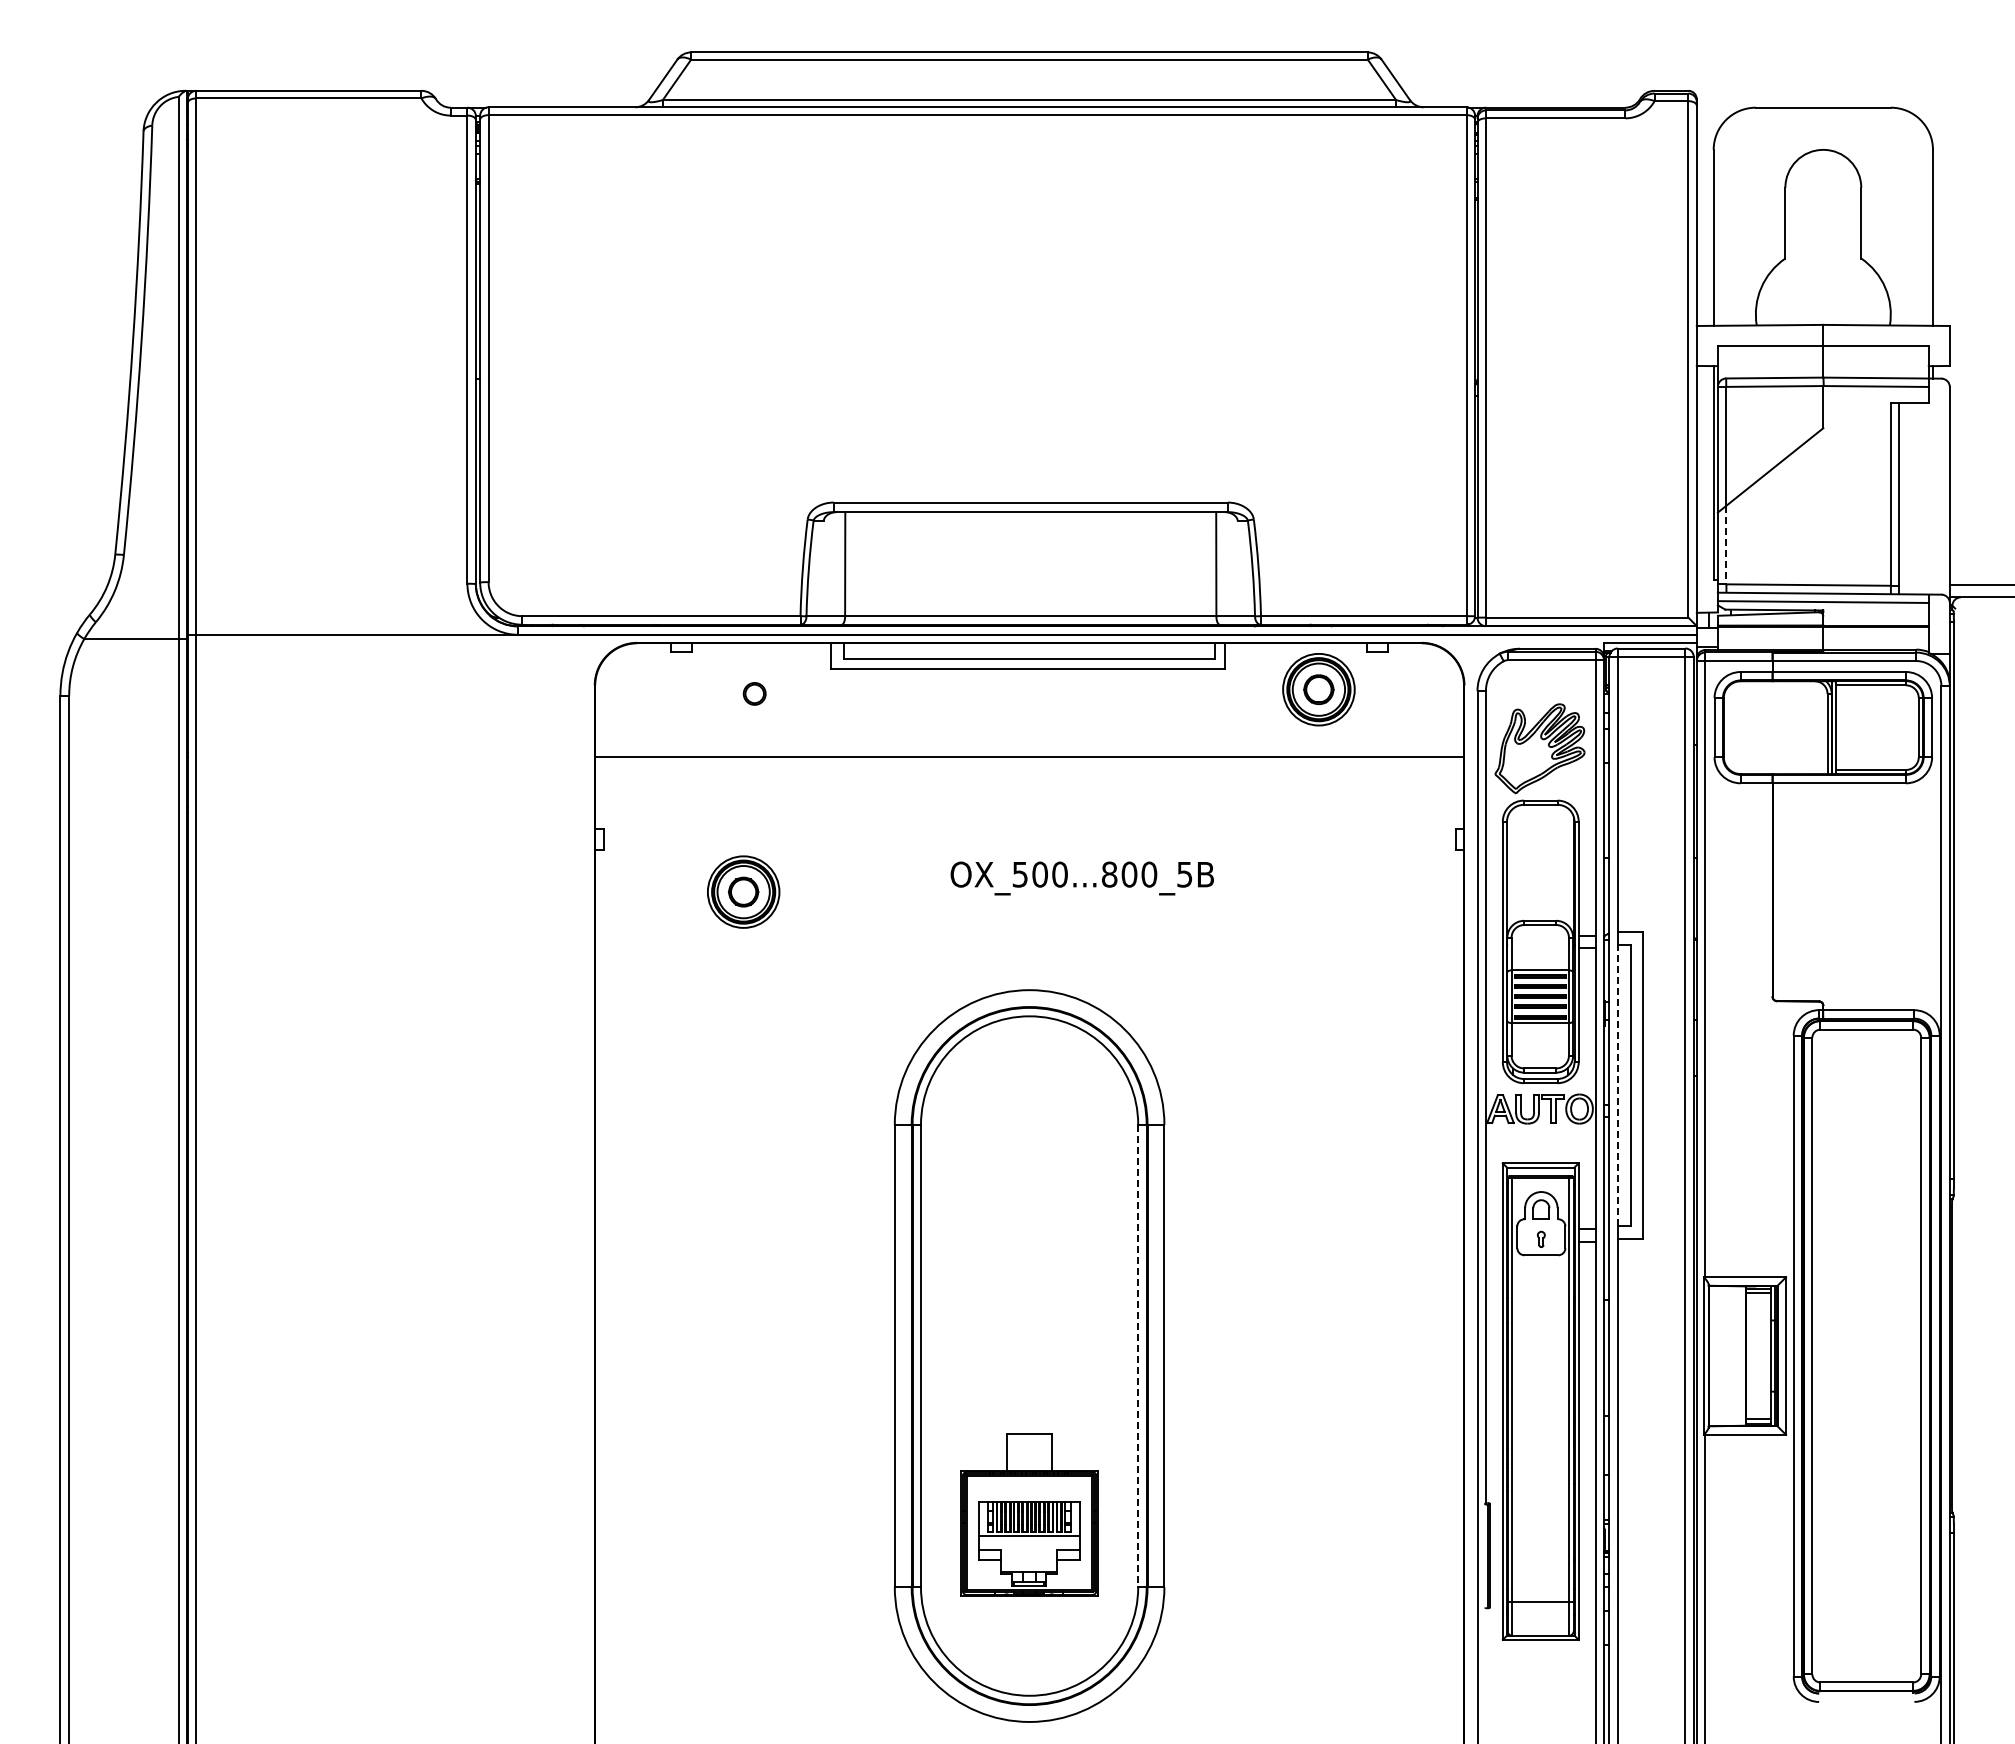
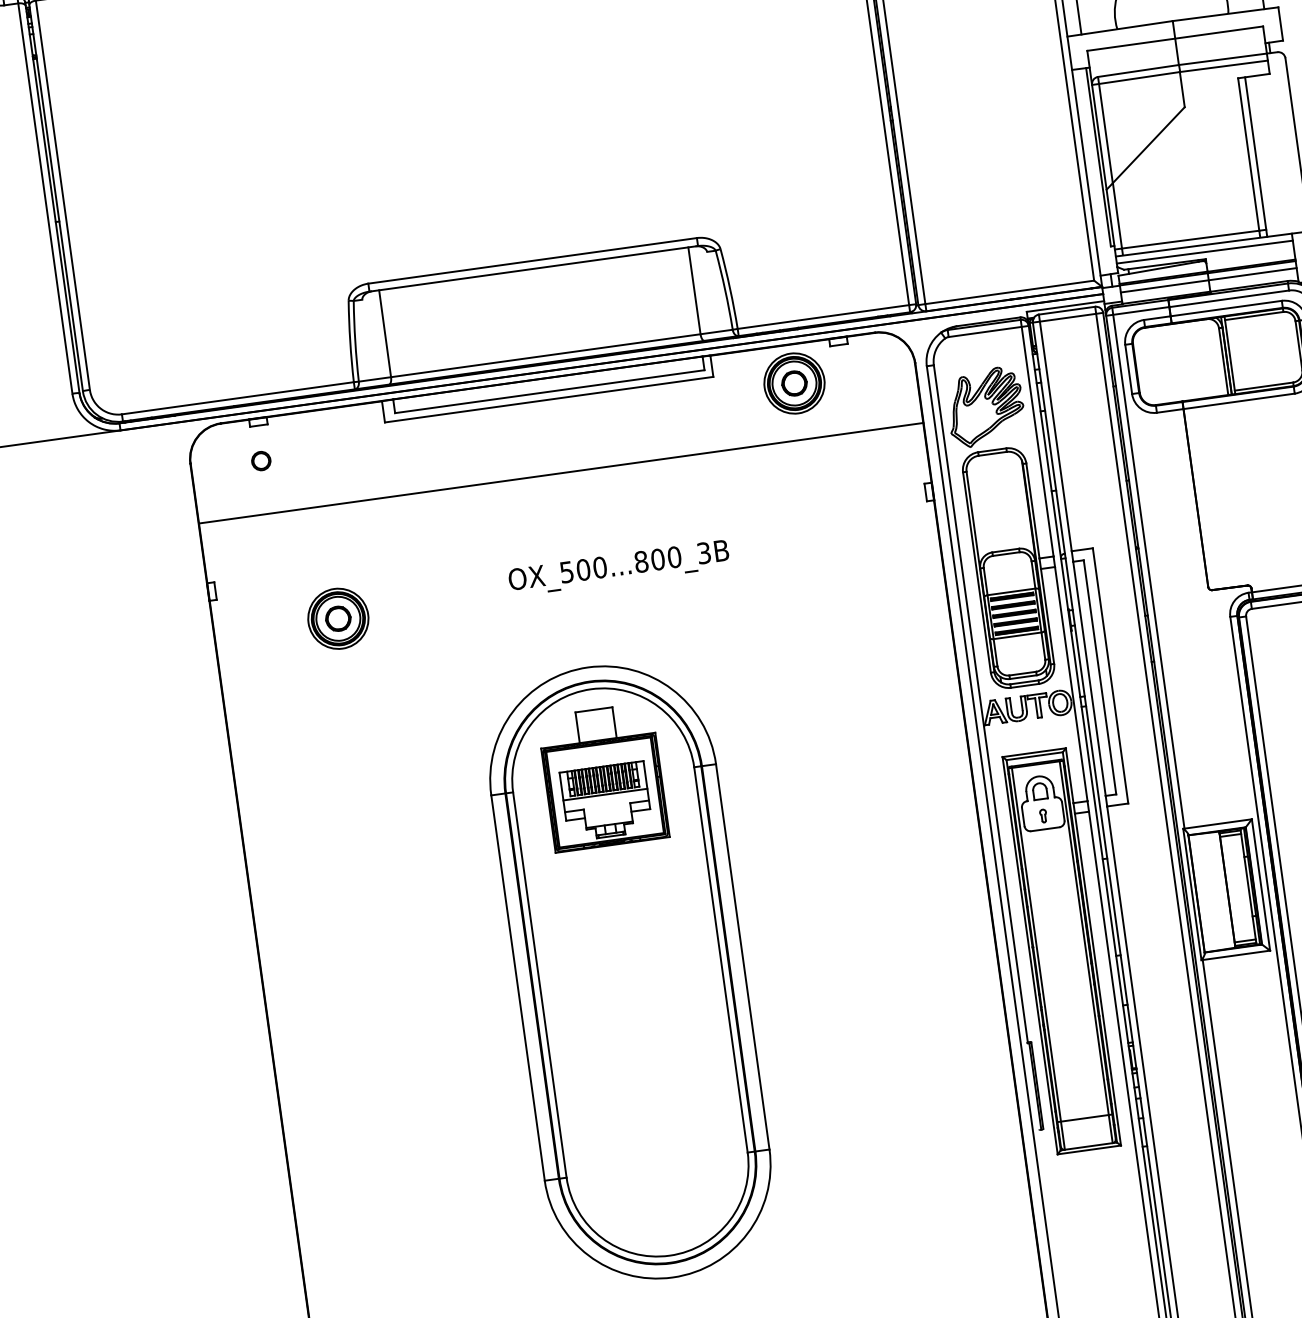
line: (1726, 545) -> (1117, 216), dashed -> solid
line: (1822, 635) -> (1208, 280), added
part: (754, 693) -> (261, 460), moved
text: (1185, 873) -> (704, 552), OX_500...800_5B -> OX_500...800_3B
line: (1617, 1084) -> (1089, 678), dashed -> solid
line: (1138, 1356) -> (721, 960), dashed -> solid
part: (1029, 1514) -> (603, 776), moved

